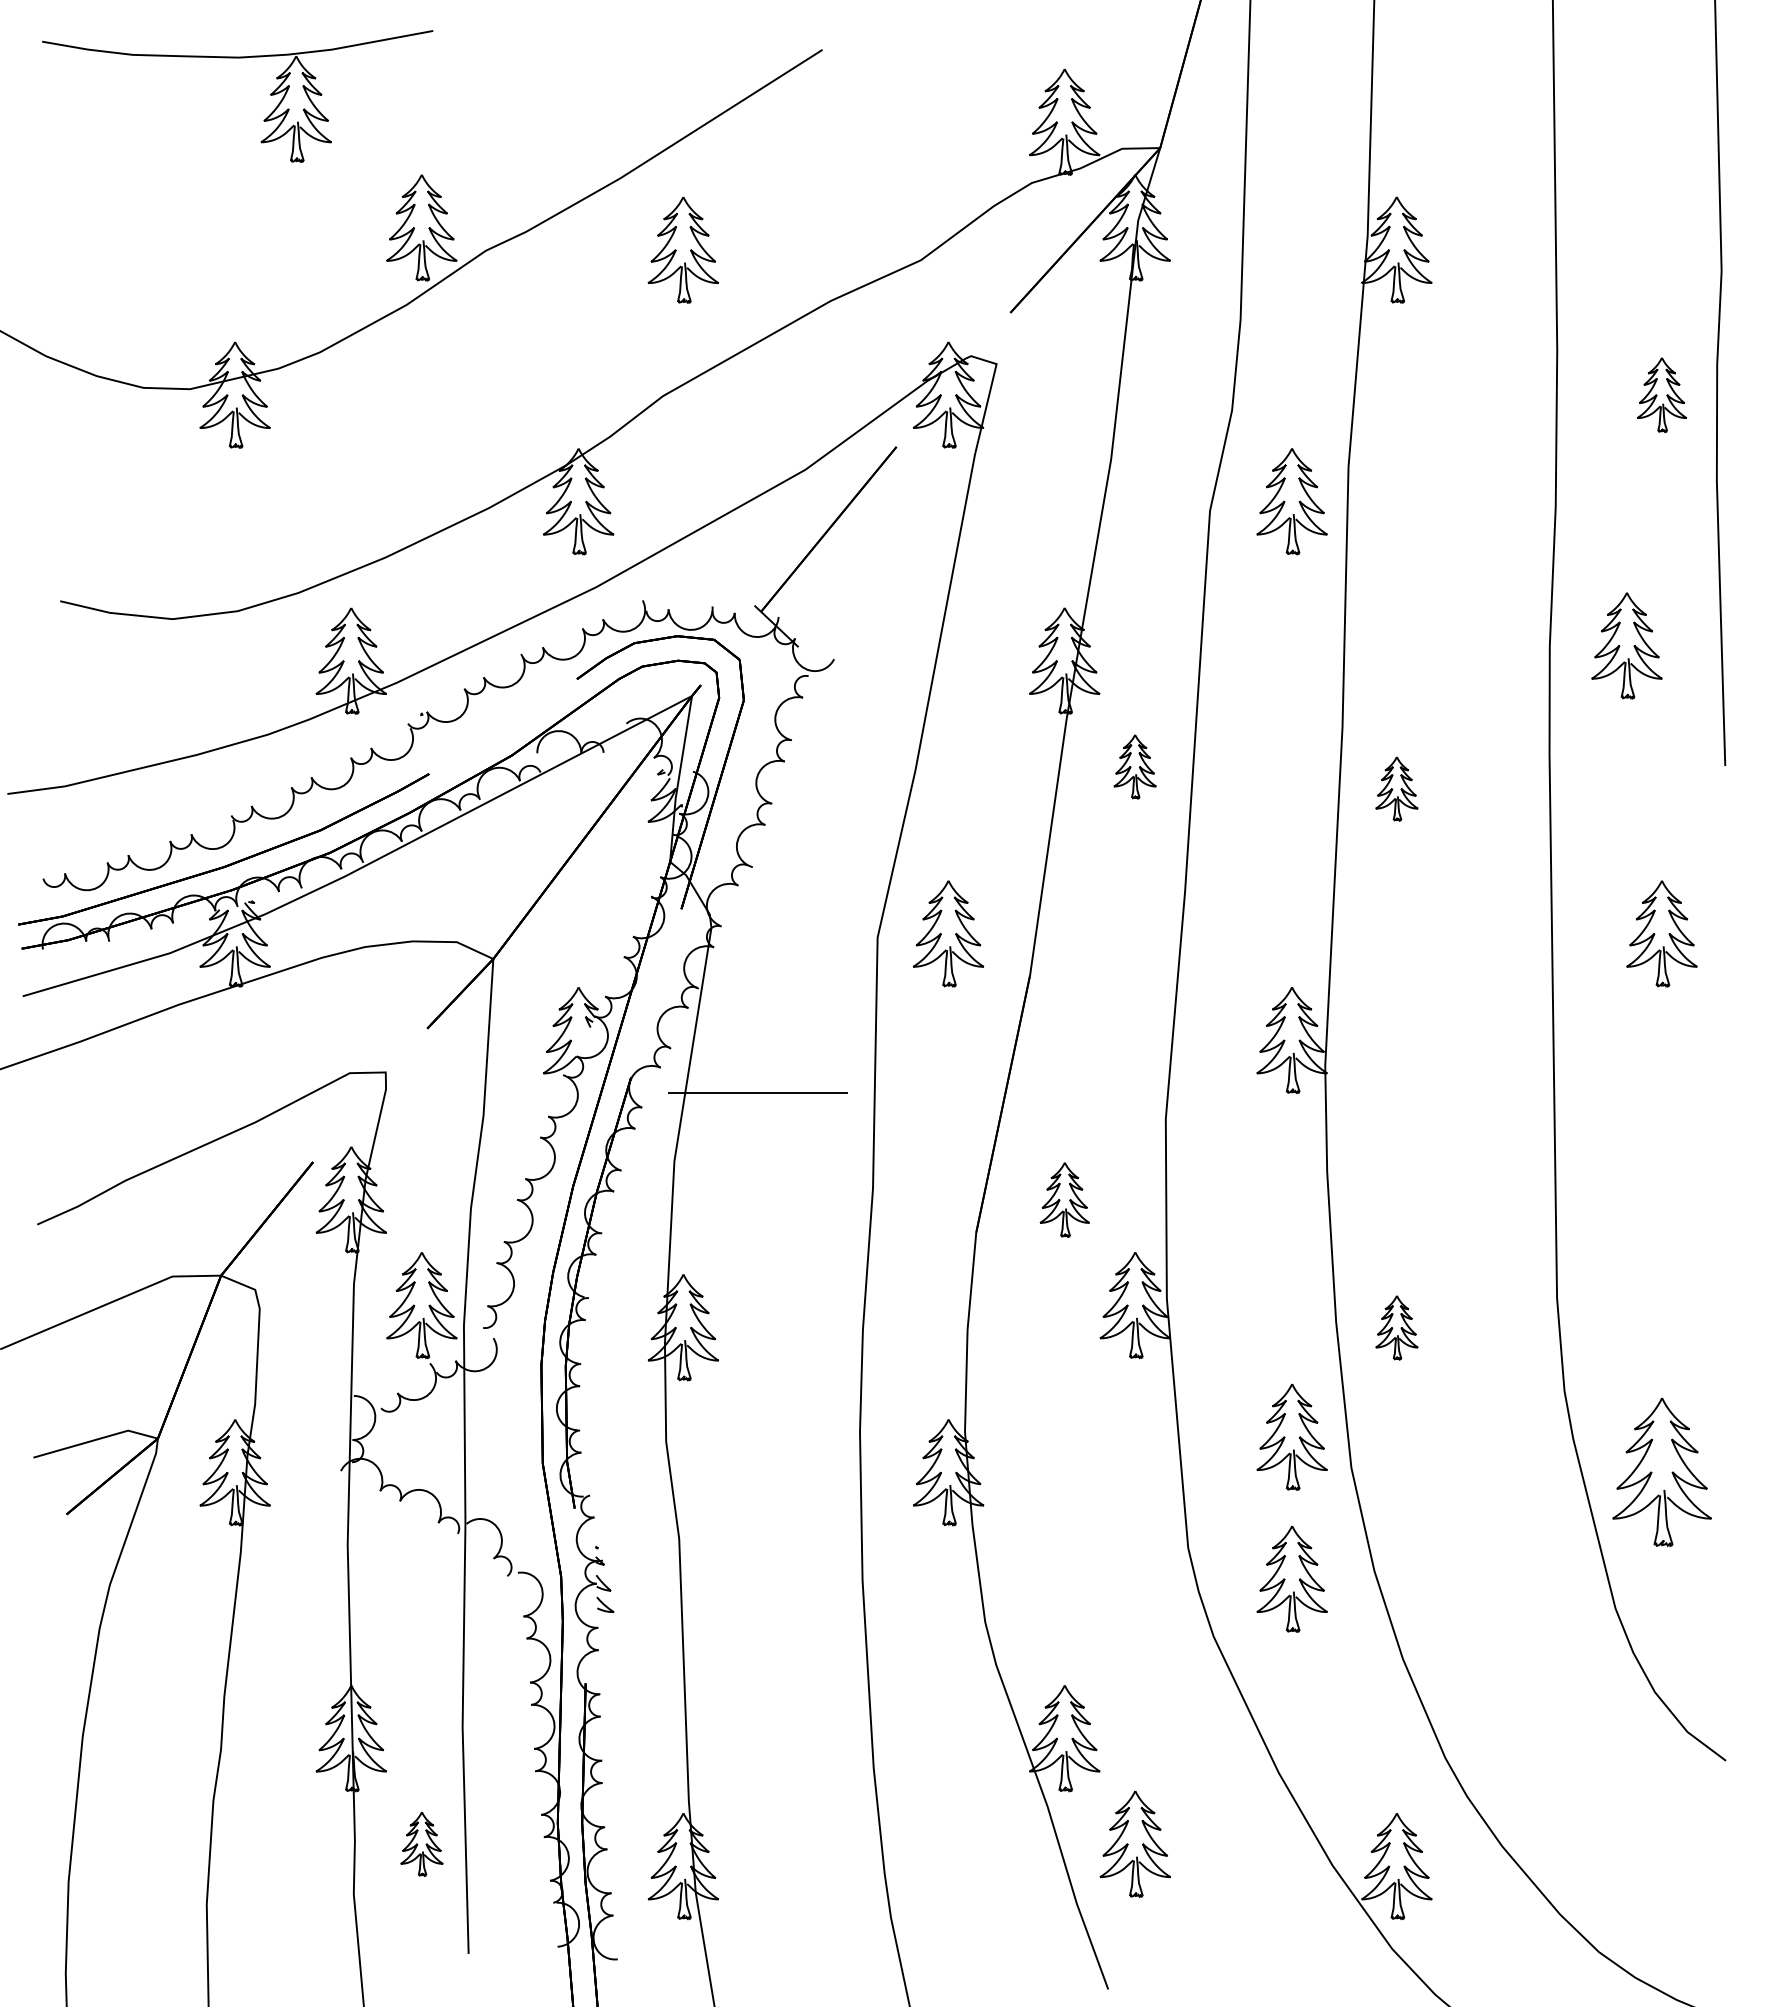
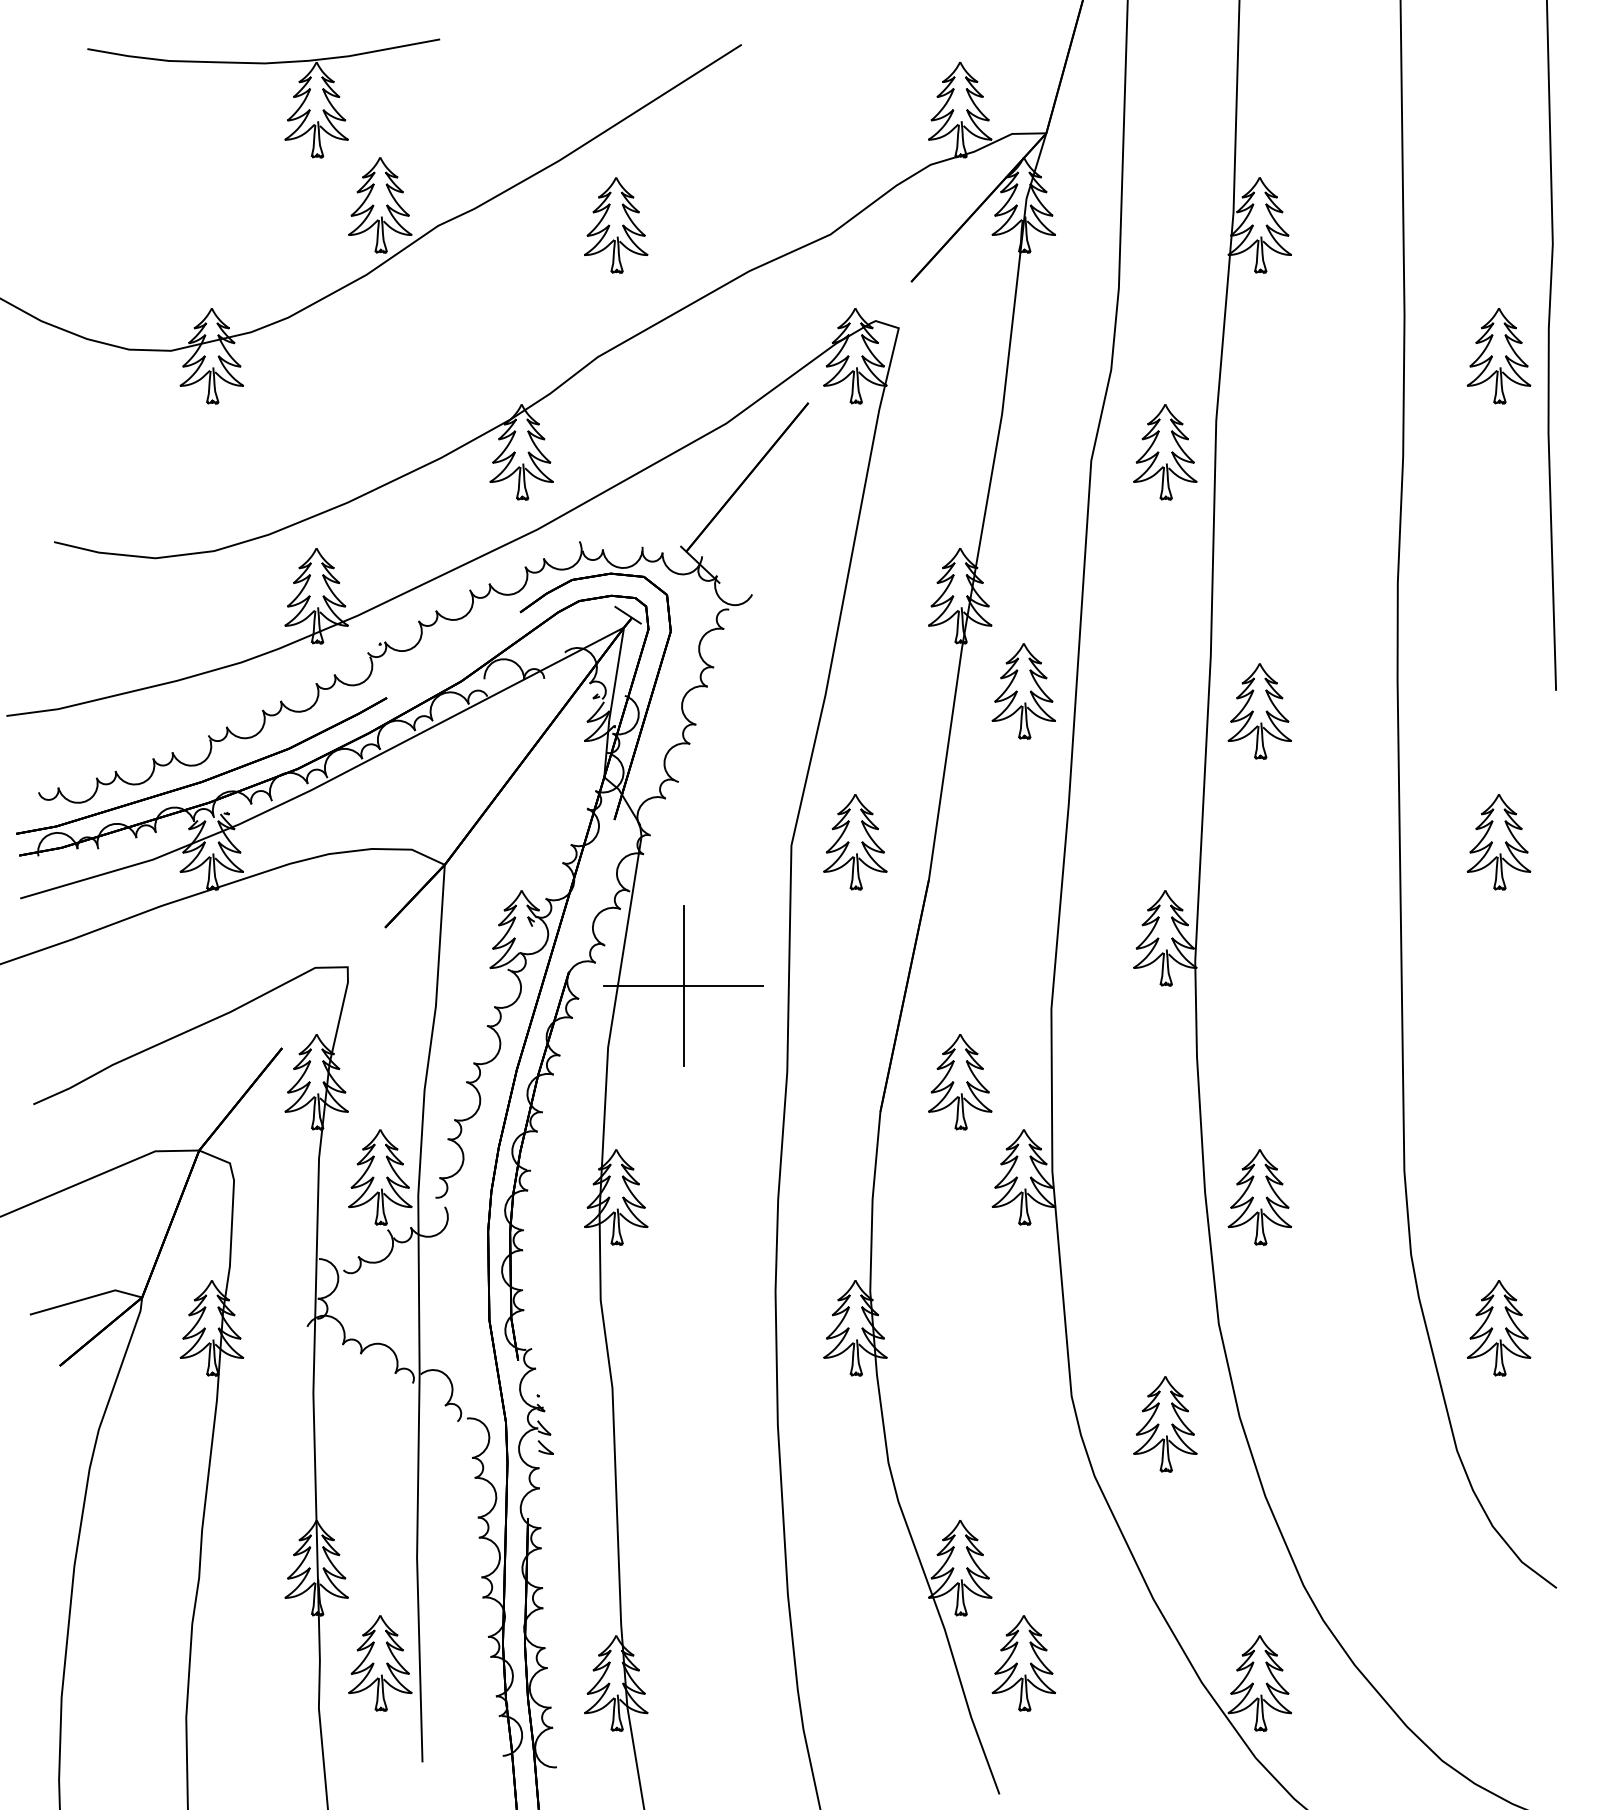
part: (270, 95) -> (293, 97), moved
part: (1661, 394) -> (1498, 355), size x1.43
part: (1626, 645) -> (1467, 582), removed
line: (696, 682) -> (628, 615), added
part: (1134, 766) -> (1023, 691), size x1.67
part: (1396, 788) -> (1259, 711), size x1.67
line: (757, 1092) -> (683, 985), added
part: (1064, 1199) -> (960, 1081), size x1.43
part: (1396, 1327) -> (1259, 1197), size x1.67
part: (1291, 1436) -> (1164, 1295), removed
part: (1661, 1472) -> (1498, 1328), size x0.71
part: (421, 1843) -> (379, 1662), size x1.67

